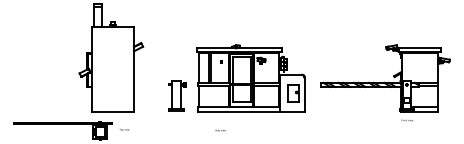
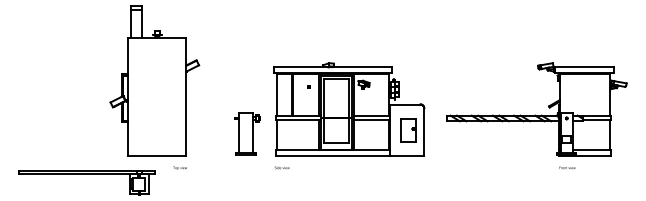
text: (124, 129) -> (179, 167), moved
text: (220, 130) -> (281, 167), moved

